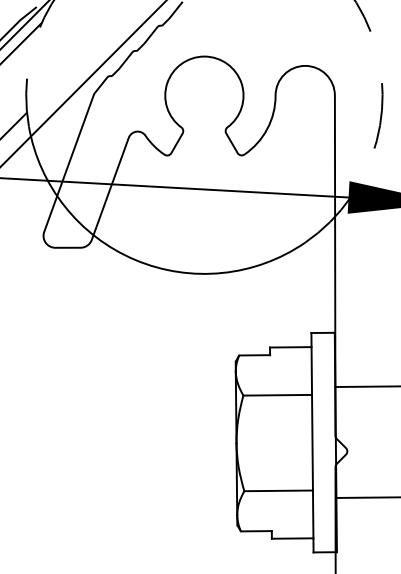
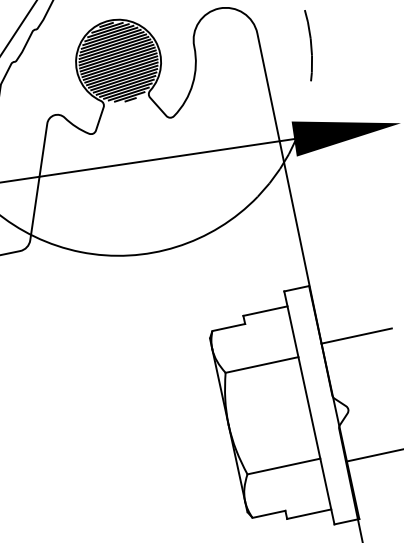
hatch: (204, 95) -> (118, 62), added

